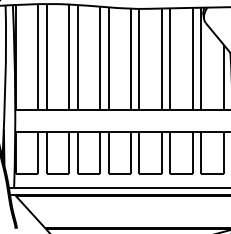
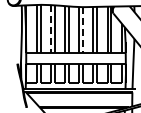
line: (68, 57) -> (50, 29), solid -> dashed
line: (140, 59) -> (83, 30), solid -> dashed

